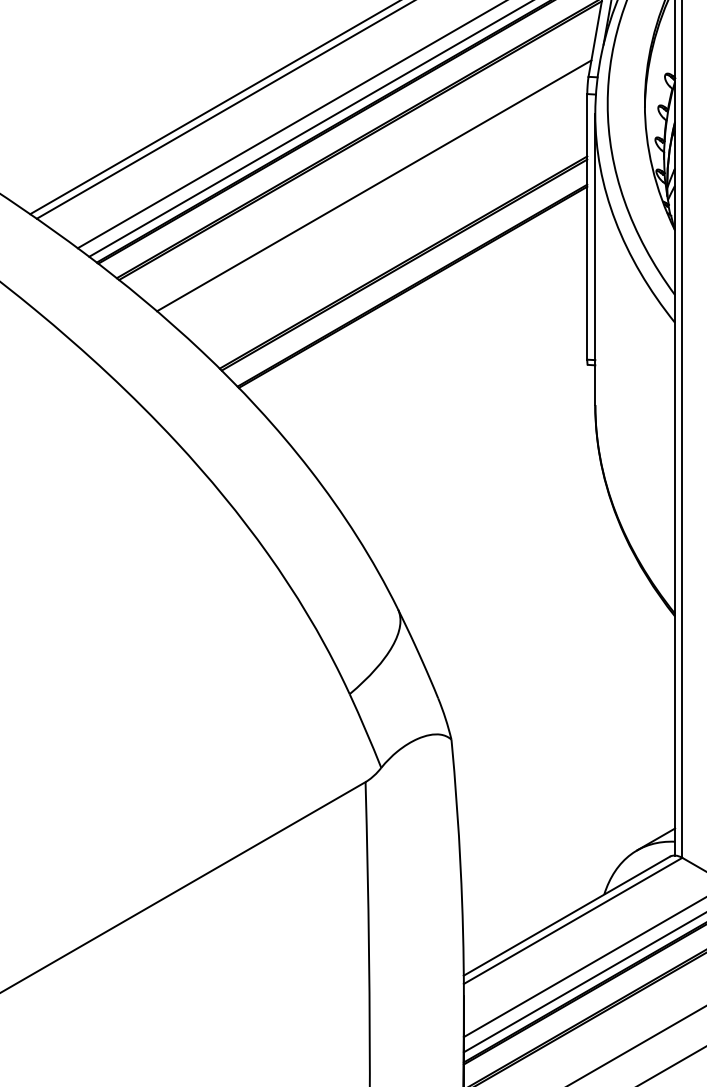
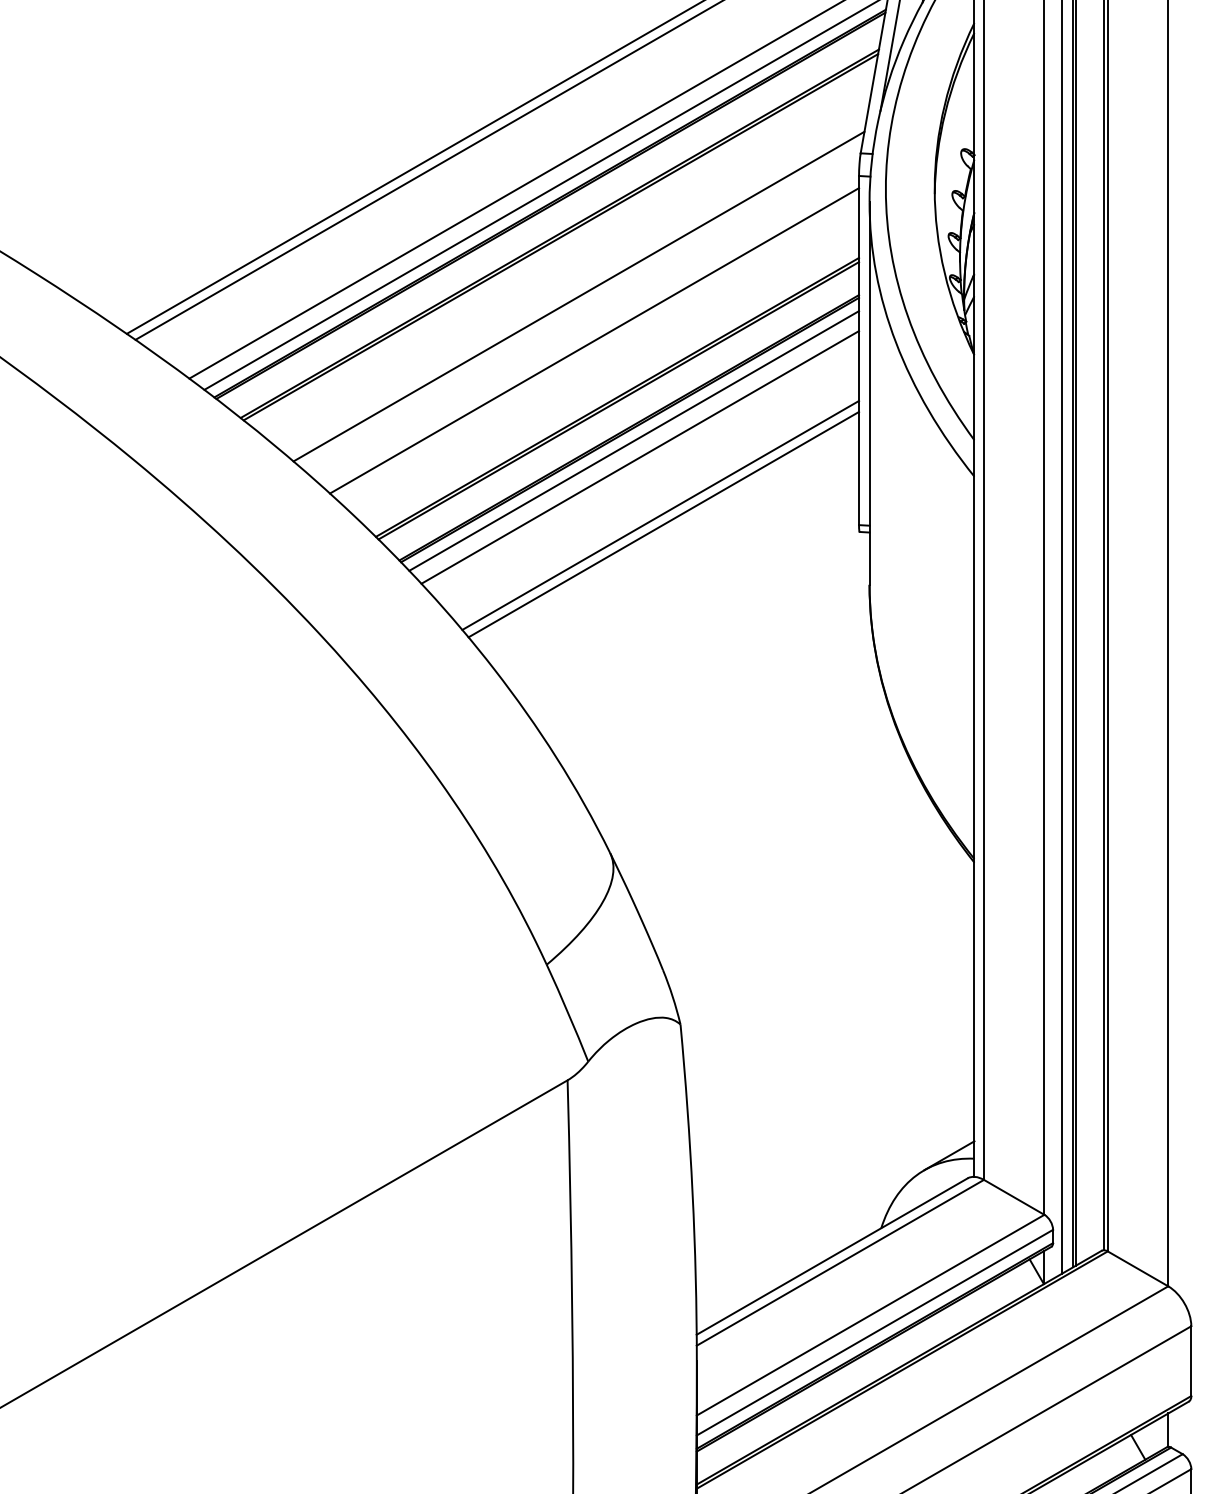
line: (386, 219) -> (594, 340), added
line: (416, 295) -> (634, 440), added
line: (421, 308) -> (640, 457), added
line: (436, 351) -> (660, 514), added
line: (438, 359) -> (663, 524), added

